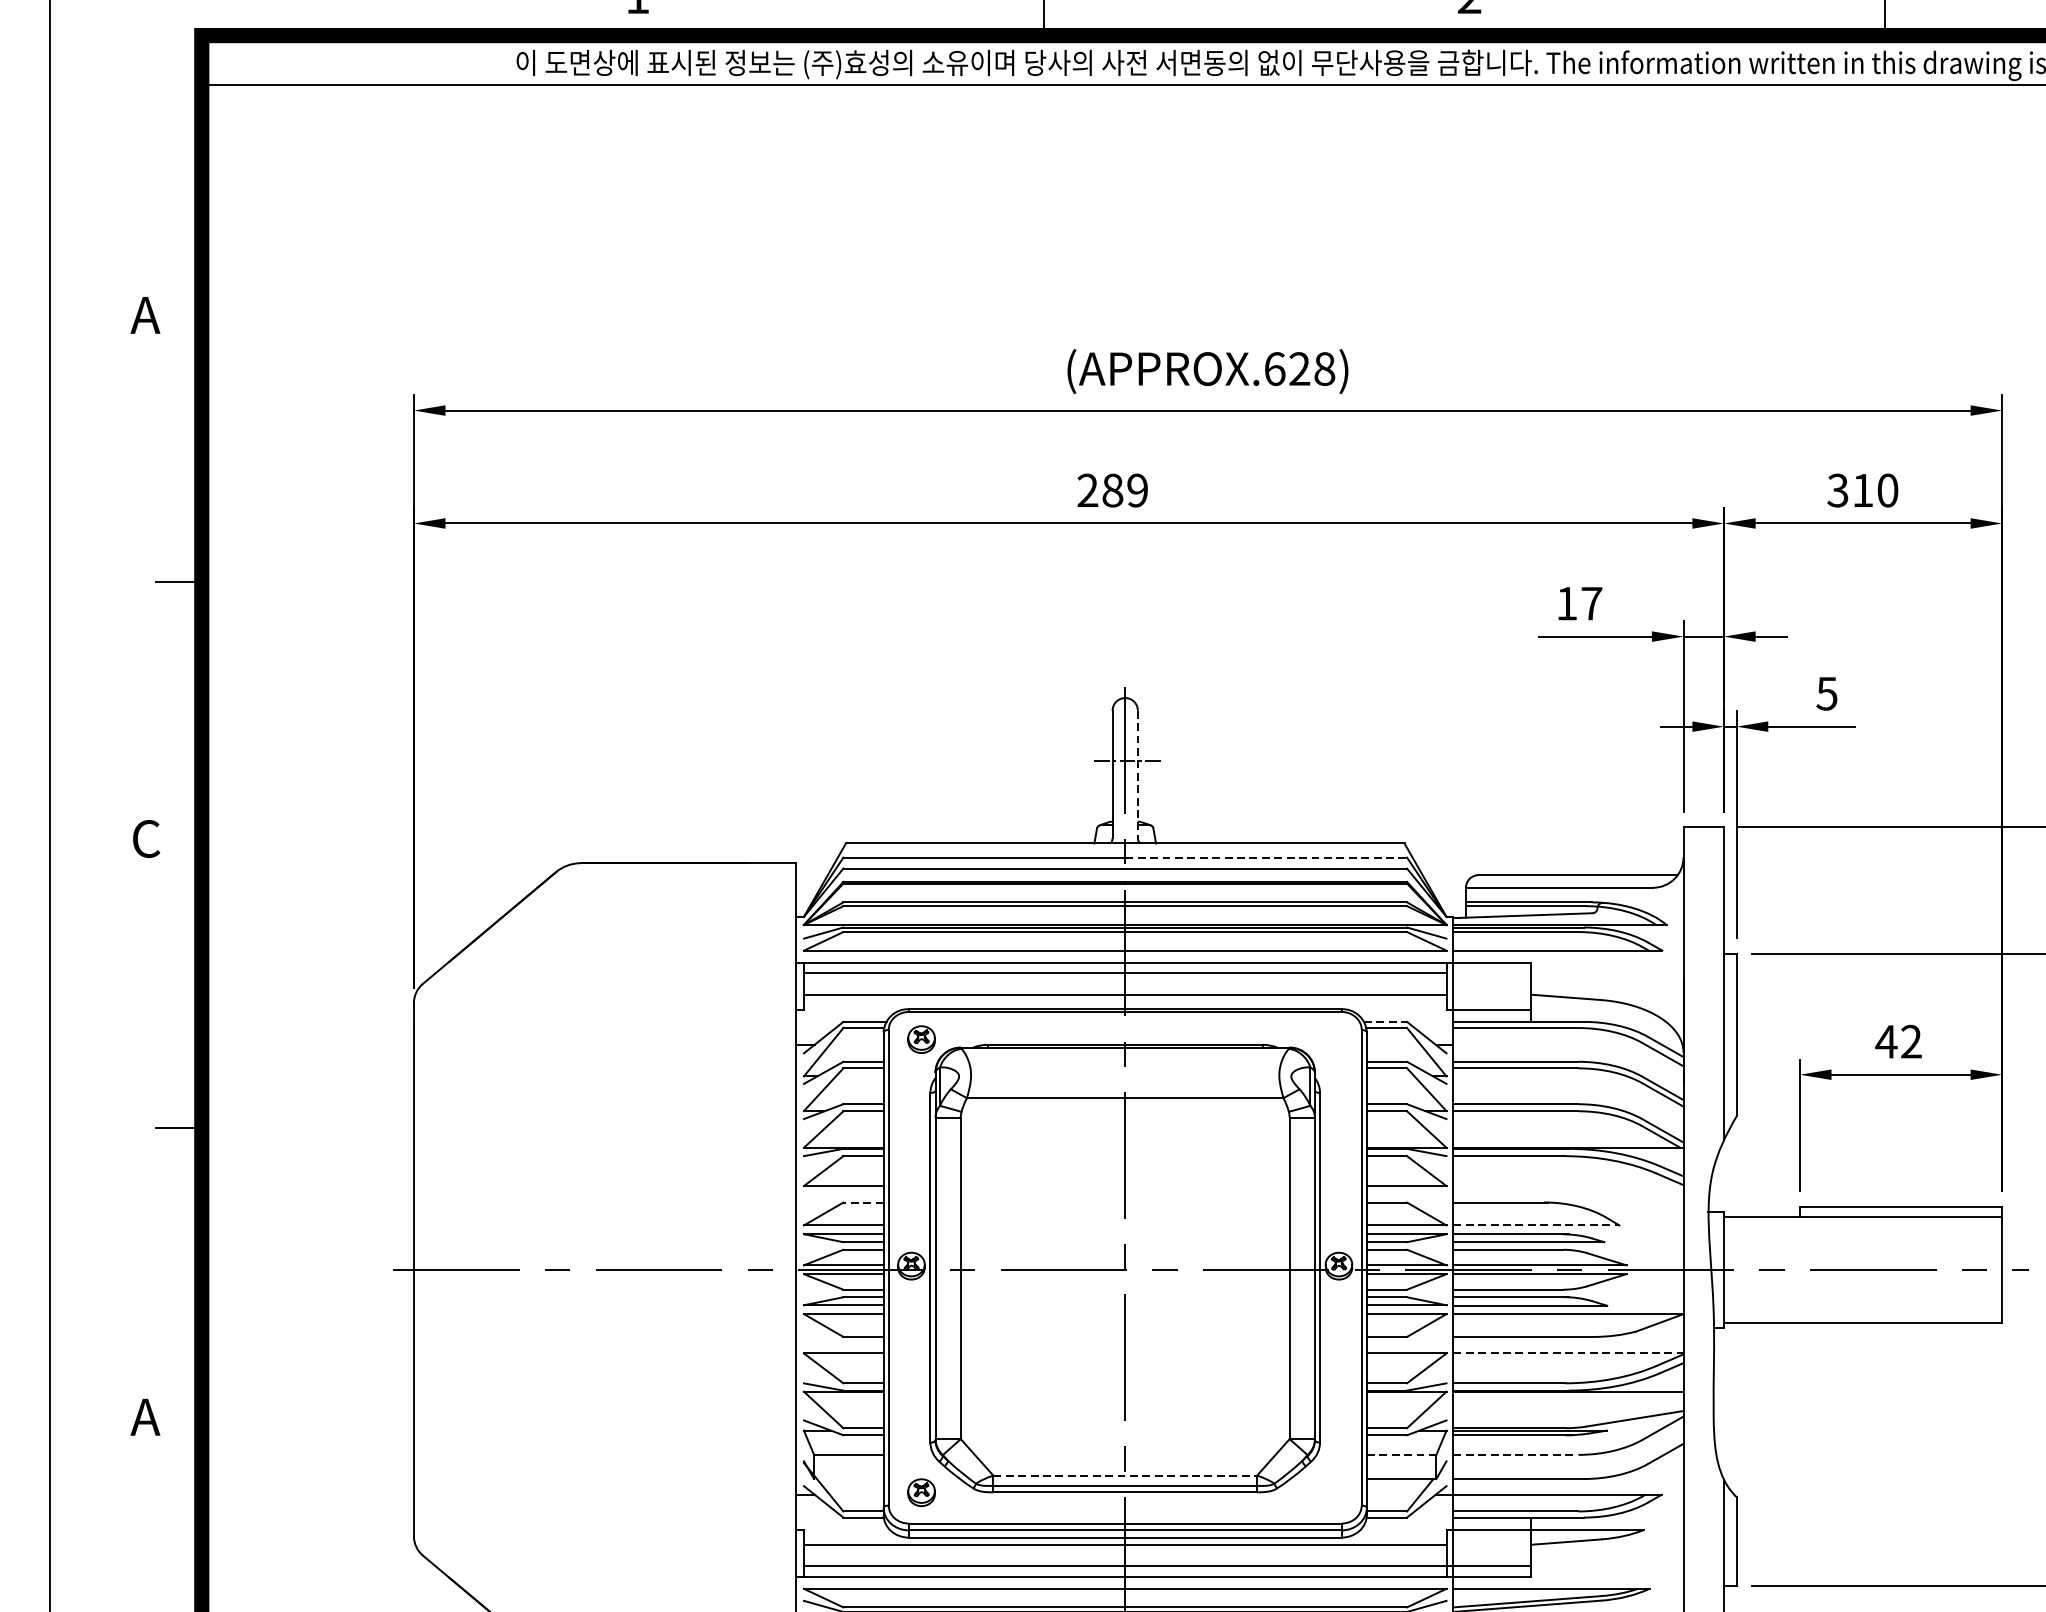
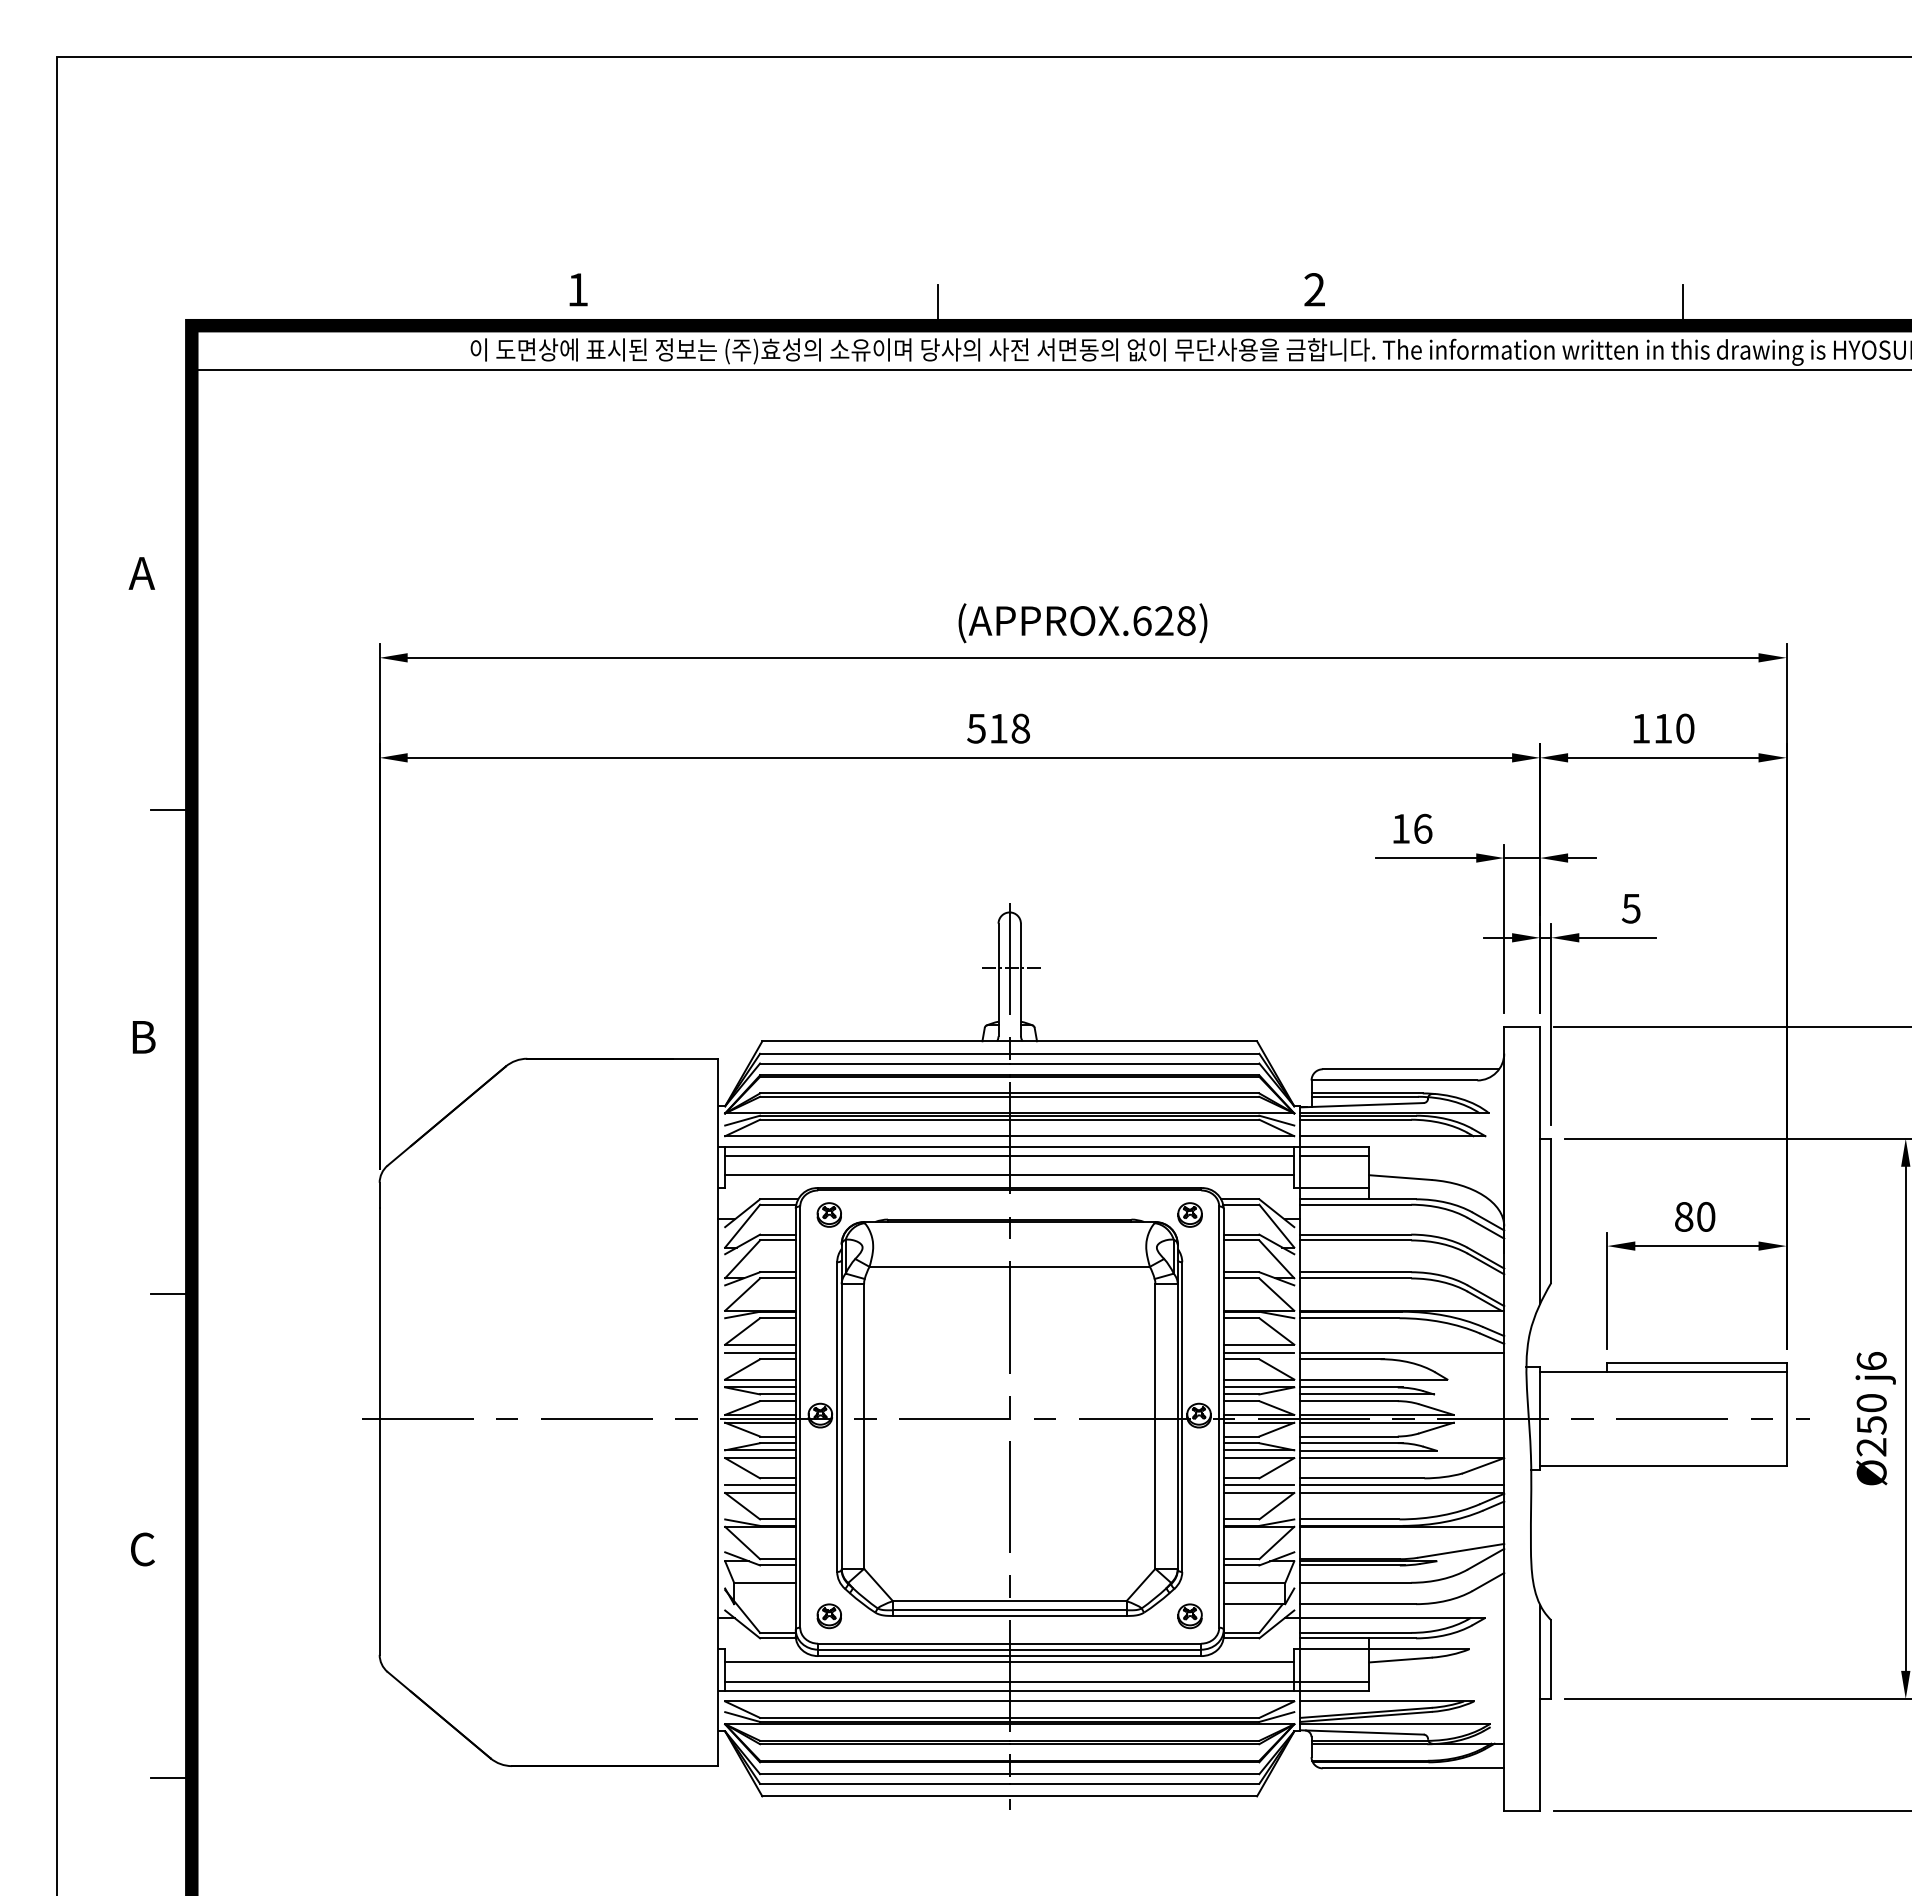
text: (1112, 490) -> (998, 728), 289 -> 518
text: (1837, 490) -> (1640, 728), 310 -> 110
text: (1592, 603) -> (1423, 828), 17 -> 16
line: (1137, 774) -> (1020, 980), dashed -> solid
text: (147, 839) -> (143, 1037), C -> B
line: (1266, 857) -> (1134, 1053), dashed -> solid
line: (1491, 973) -> (1334, 1156), added
line: (1385, 1022) -> (1240, 1199), dashed -> solid
part: (1328, 1039) -> (1189, 1214), added
text: (1898, 1041) -> (1694, 1216), 42 -> 80
line: (843, 1194) -> (760, 1352), added
line: (1406, 1194) -> (1258, 1352), added
line: (1568, 1194) -> (1402, 1352), added
line: (863, 1202) -> (777, 1359), dashed -> solid
line: (1535, 1225) -> (1373, 1379), dashed -> solid
line: (843, 1343) -> (760, 1484), added
line: (1406, 1343) -> (1258, 1484), added
line: (1568, 1343) -> (1402, 1484), added
line: (1568, 1352) -> (1402, 1492), dashed -> solid
text: (144, 1417) -> (141, 1549), A -> C
line: (1401, 1454) -> (1254, 1582), dashed -> solid
line: (1516, 1454) -> (1356, 1582), dashed -> solid
line: (1124, 1475) -> (1009, 1601), dashed -> solid
part: (1328, 1492) -> (1189, 1616), added

